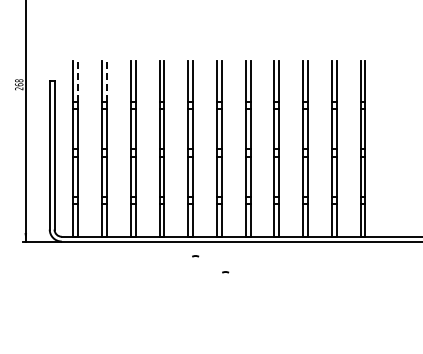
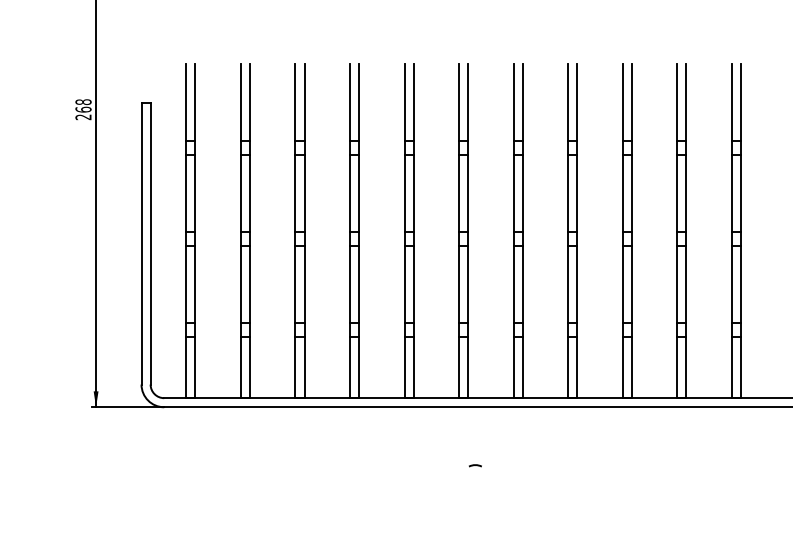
line: (78, 80) -> (196, 101), dashed -> solid
line: (106, 80) -> (249, 101), dashed -> solid
arc: (195, 256) -> (418, 435), removed

